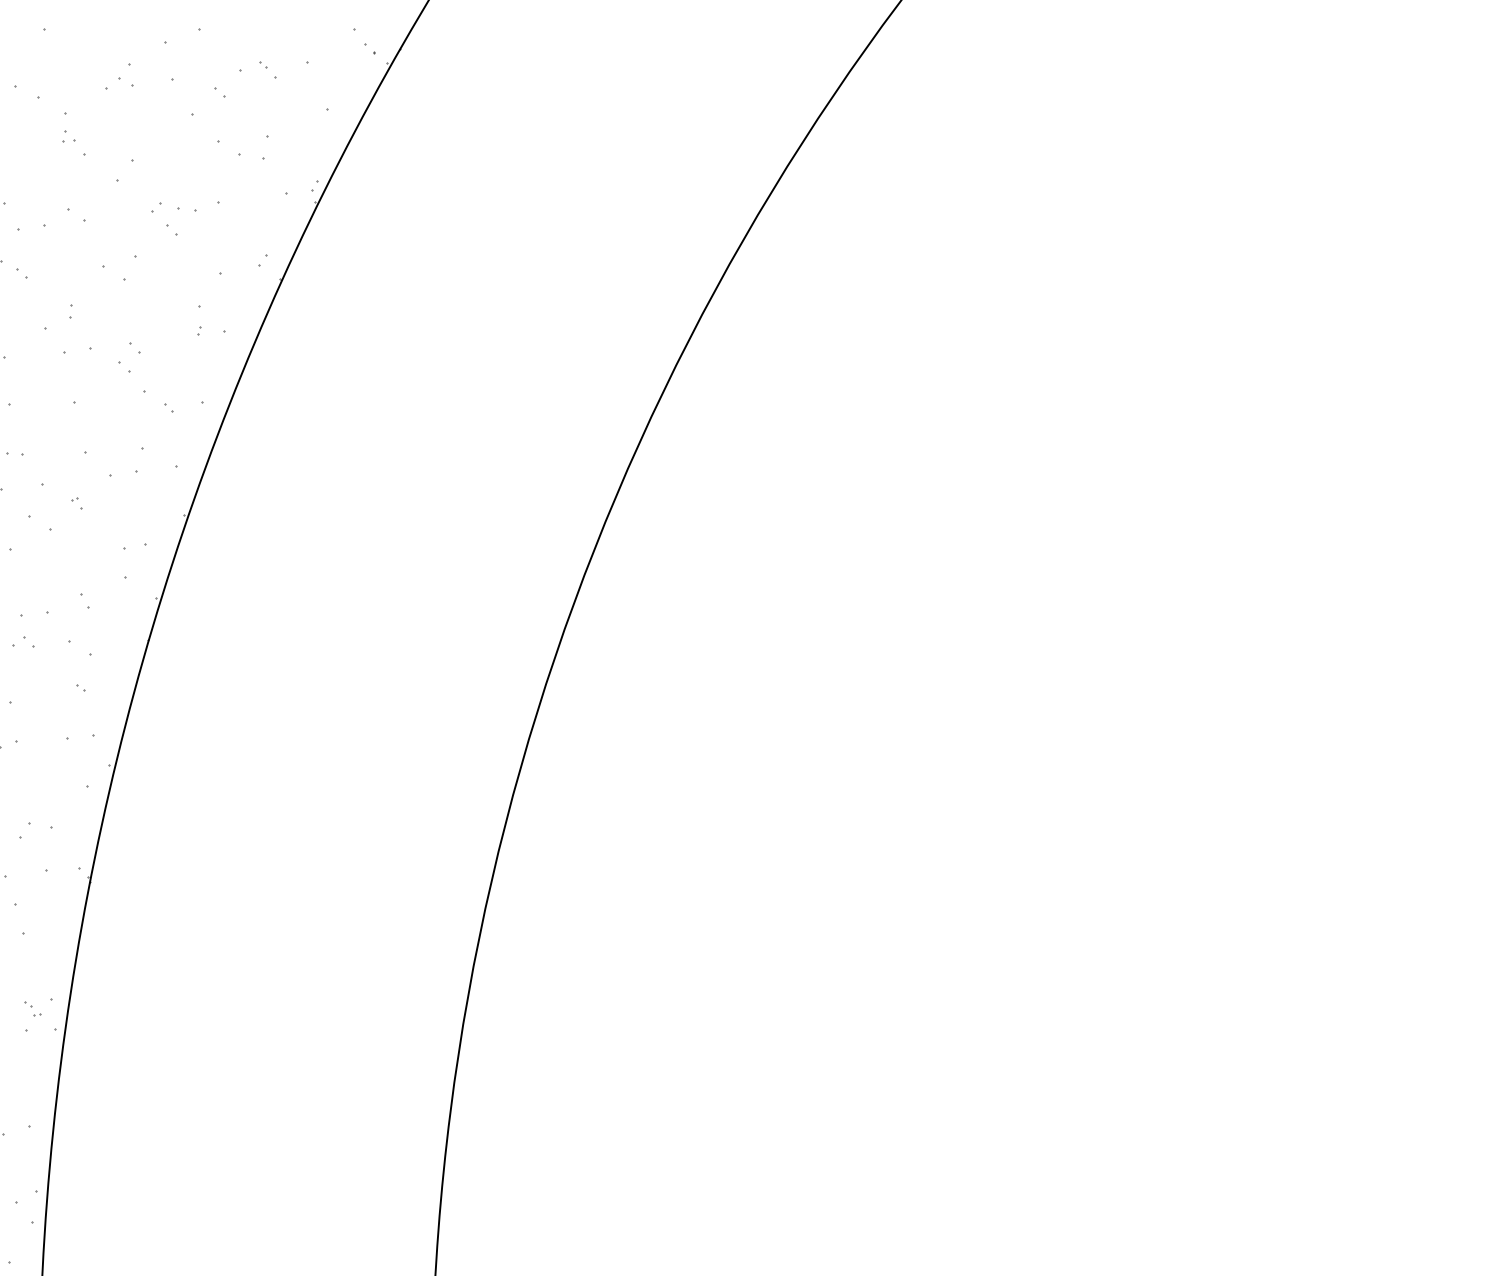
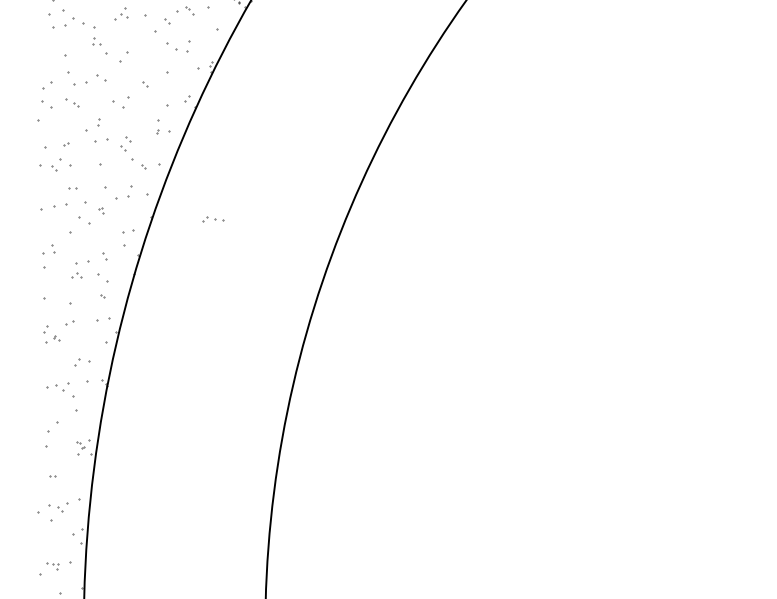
part: (75, 134) -> (100, 40), size x1.4
part: (174, 208) -> (213, 219), moved

